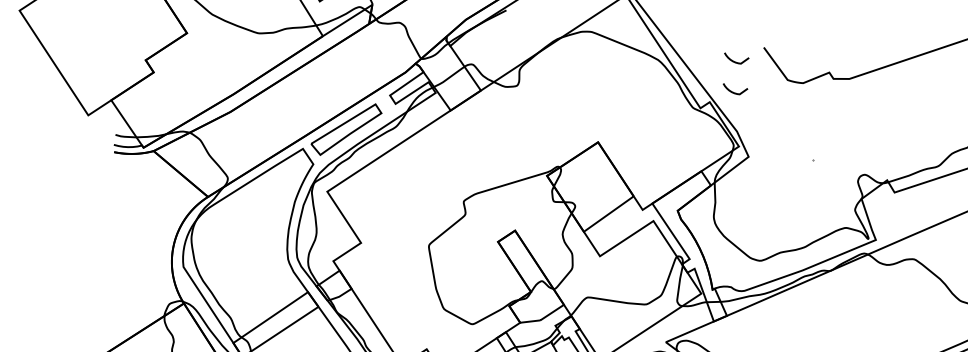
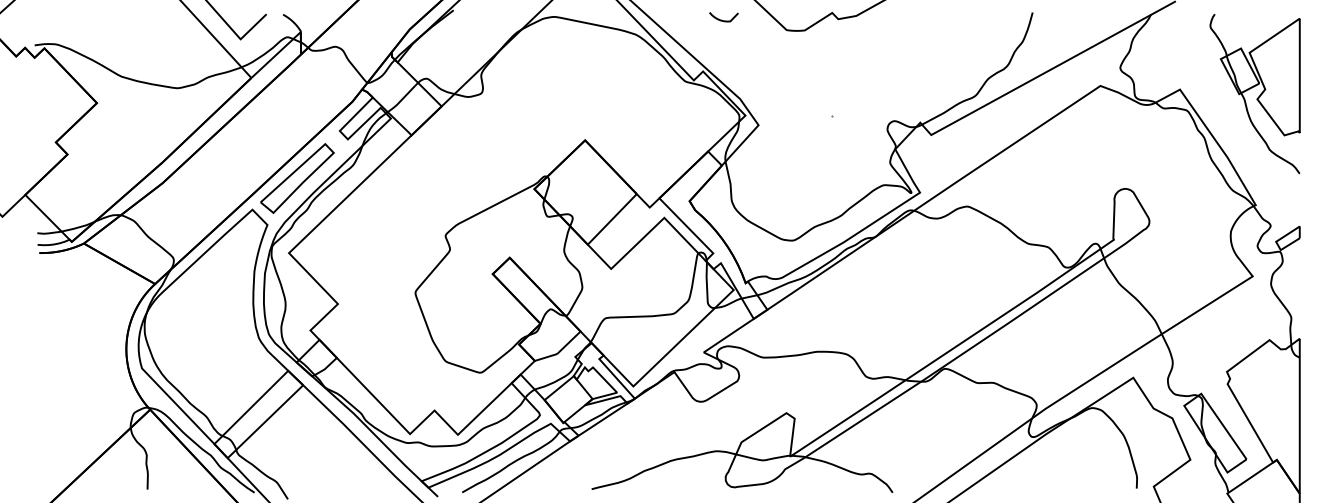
curve: (732, 91) -> (726, 54), removed

